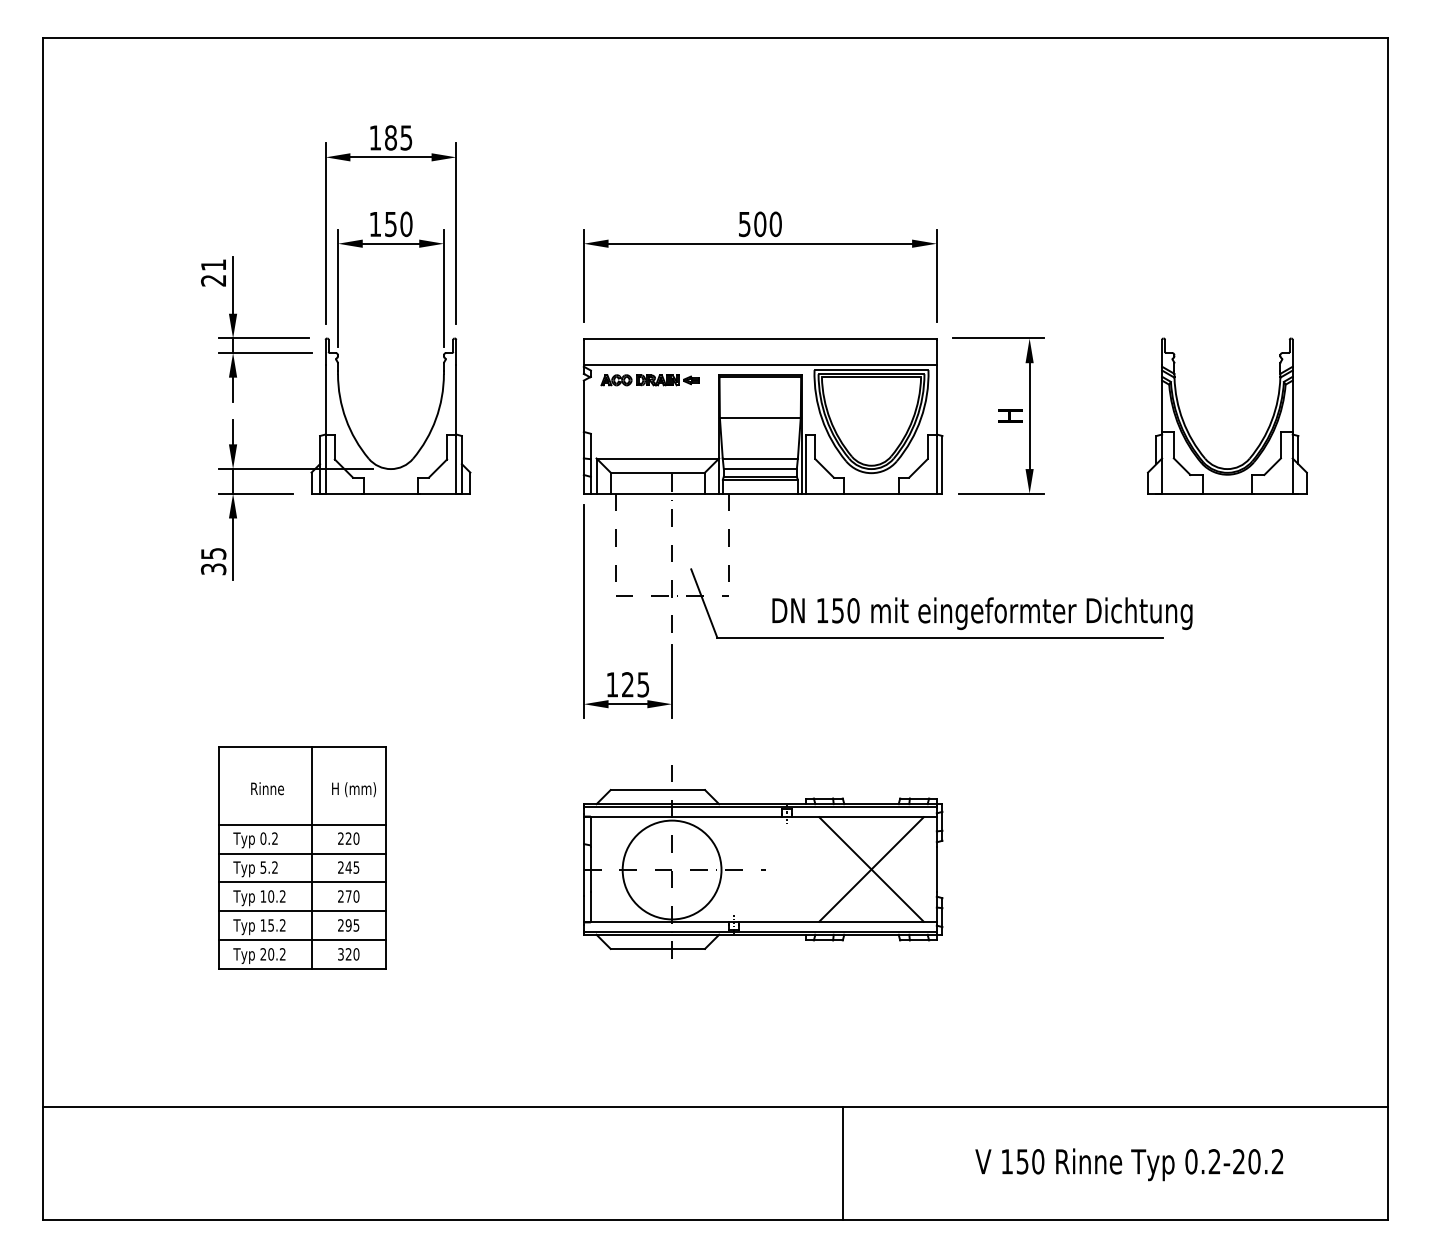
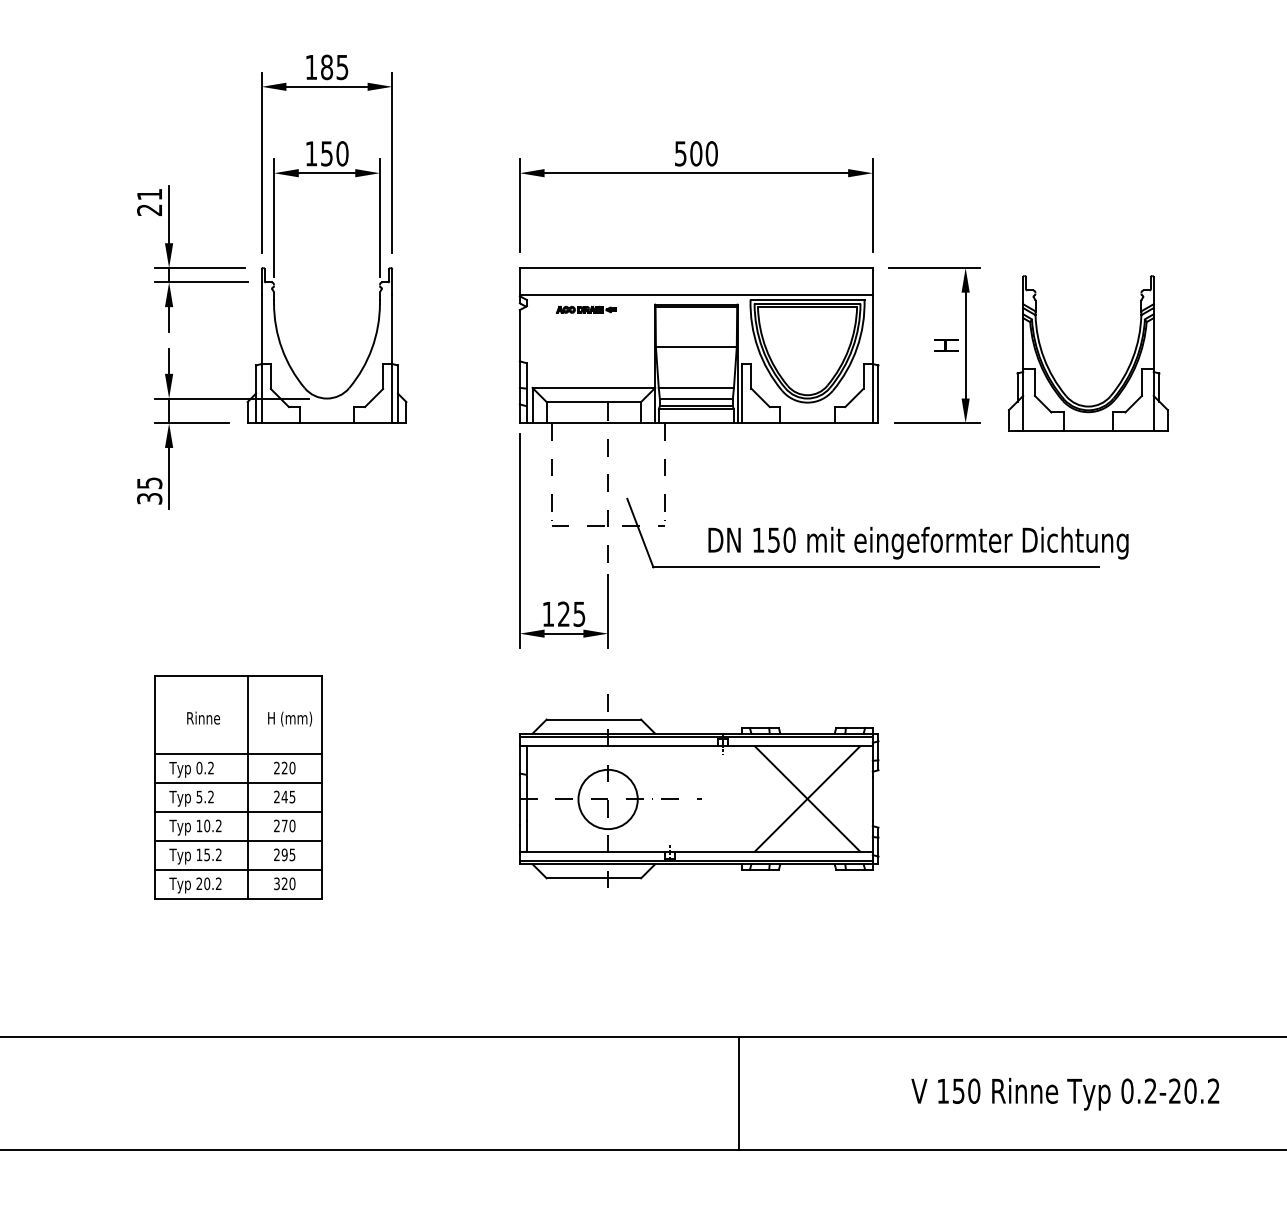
part: (649, 380) -> (585, 309), size x0.6
part: (1190, 434) -> (1051, 371), moved
circle: (671, 869) -> (607, 798), size x0.6
line: (842, 1163) -> (738, 1092), moved

